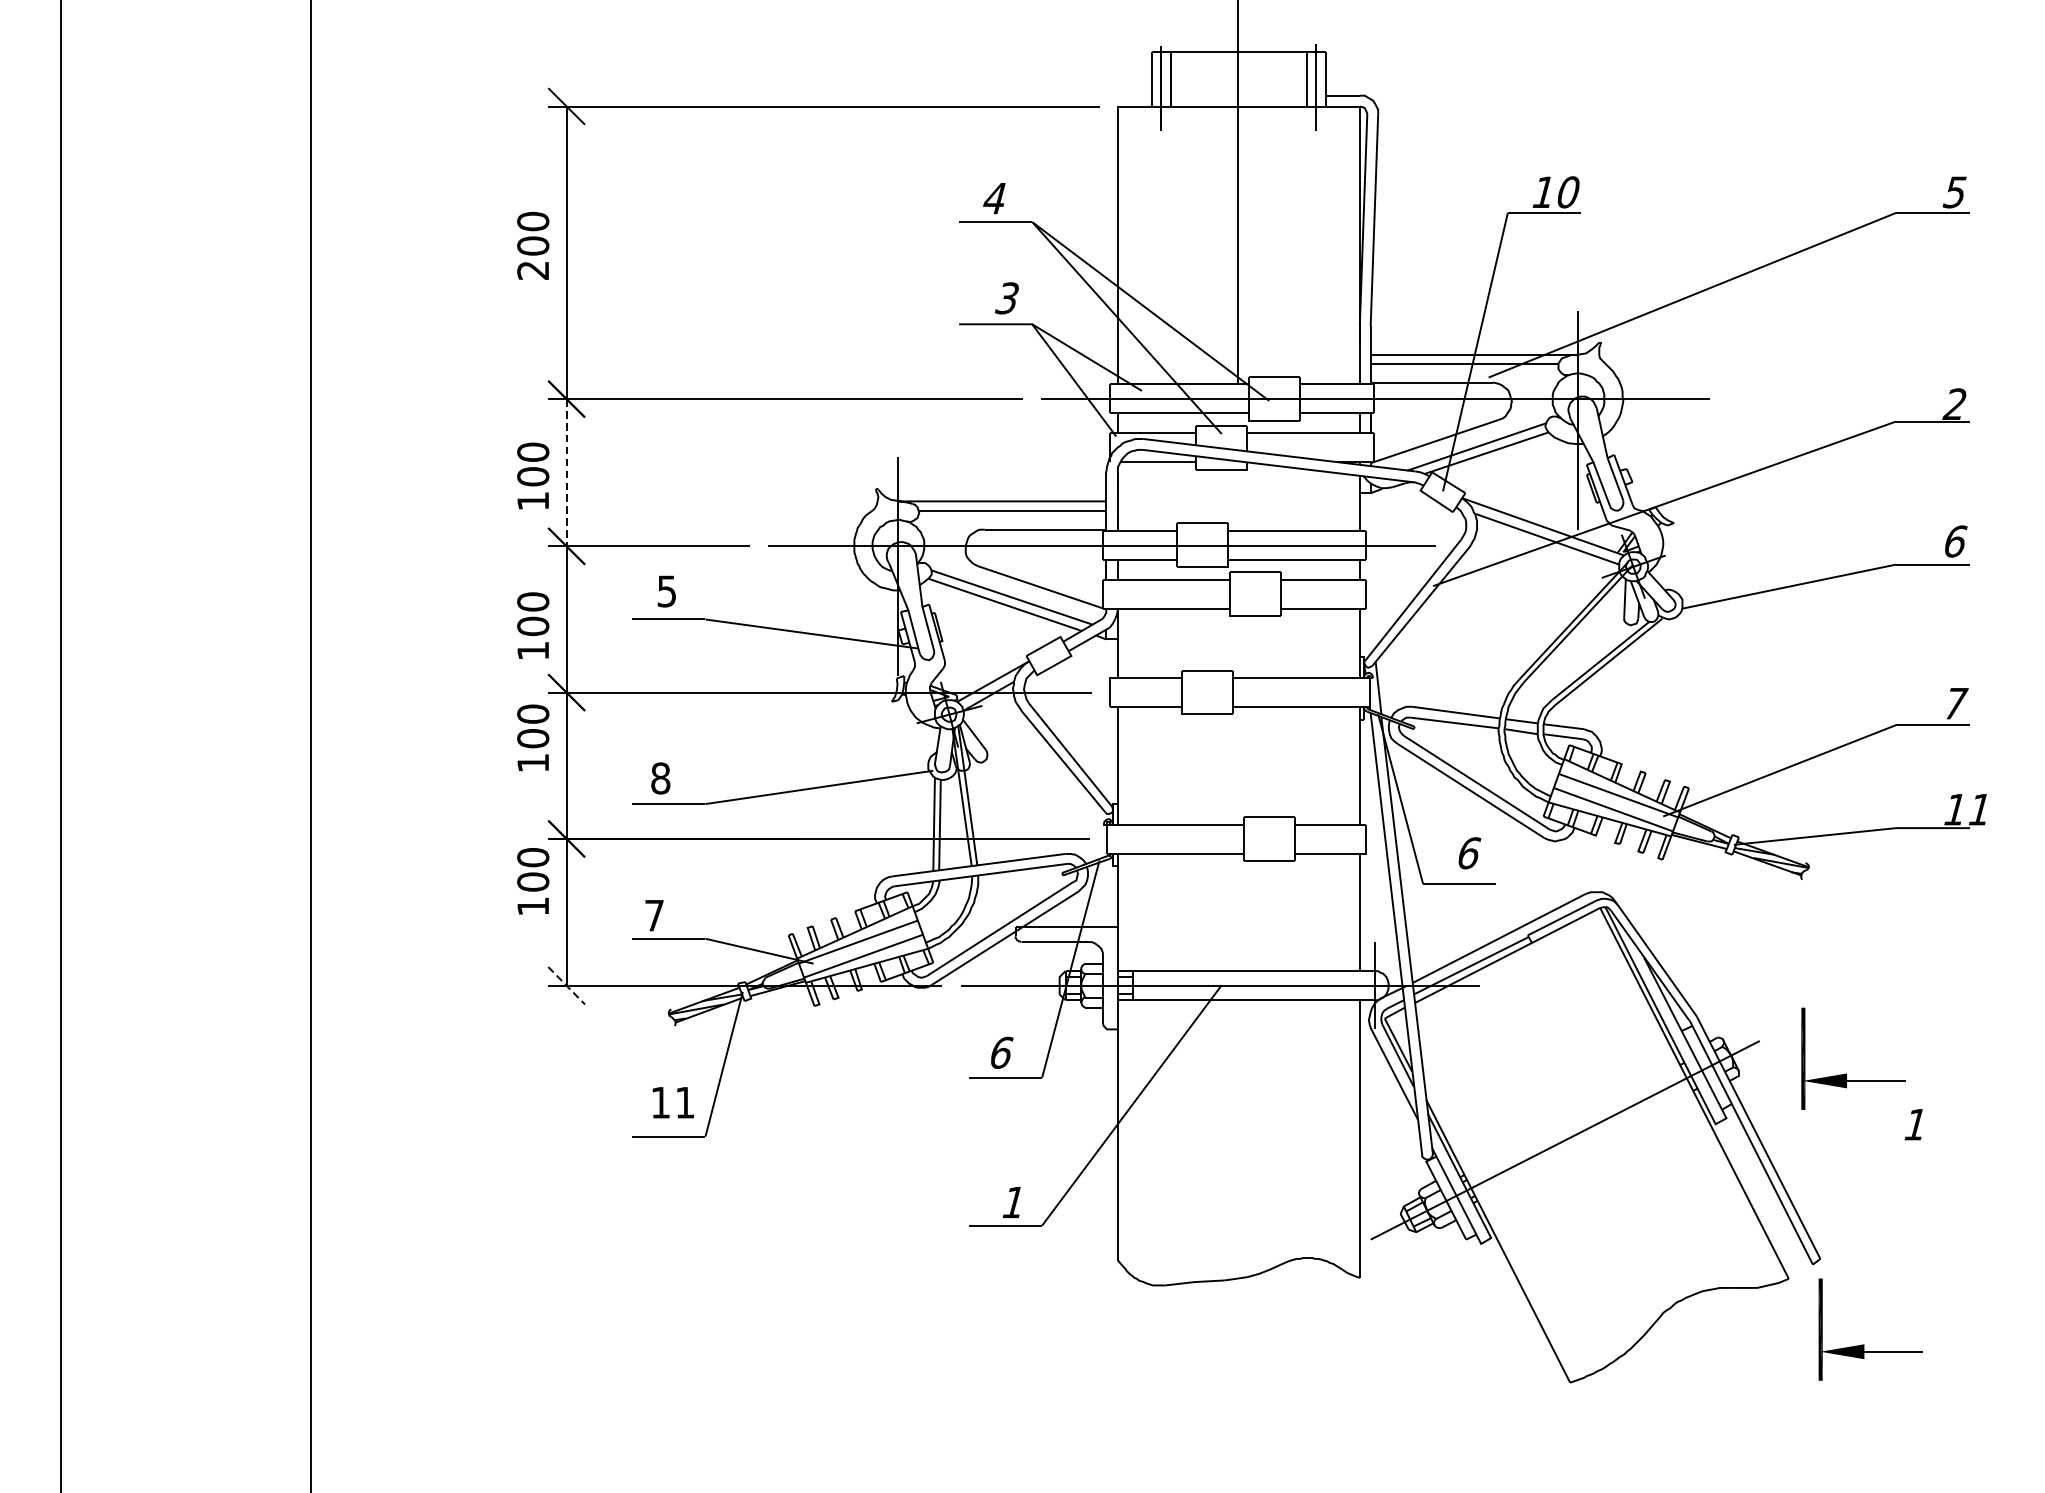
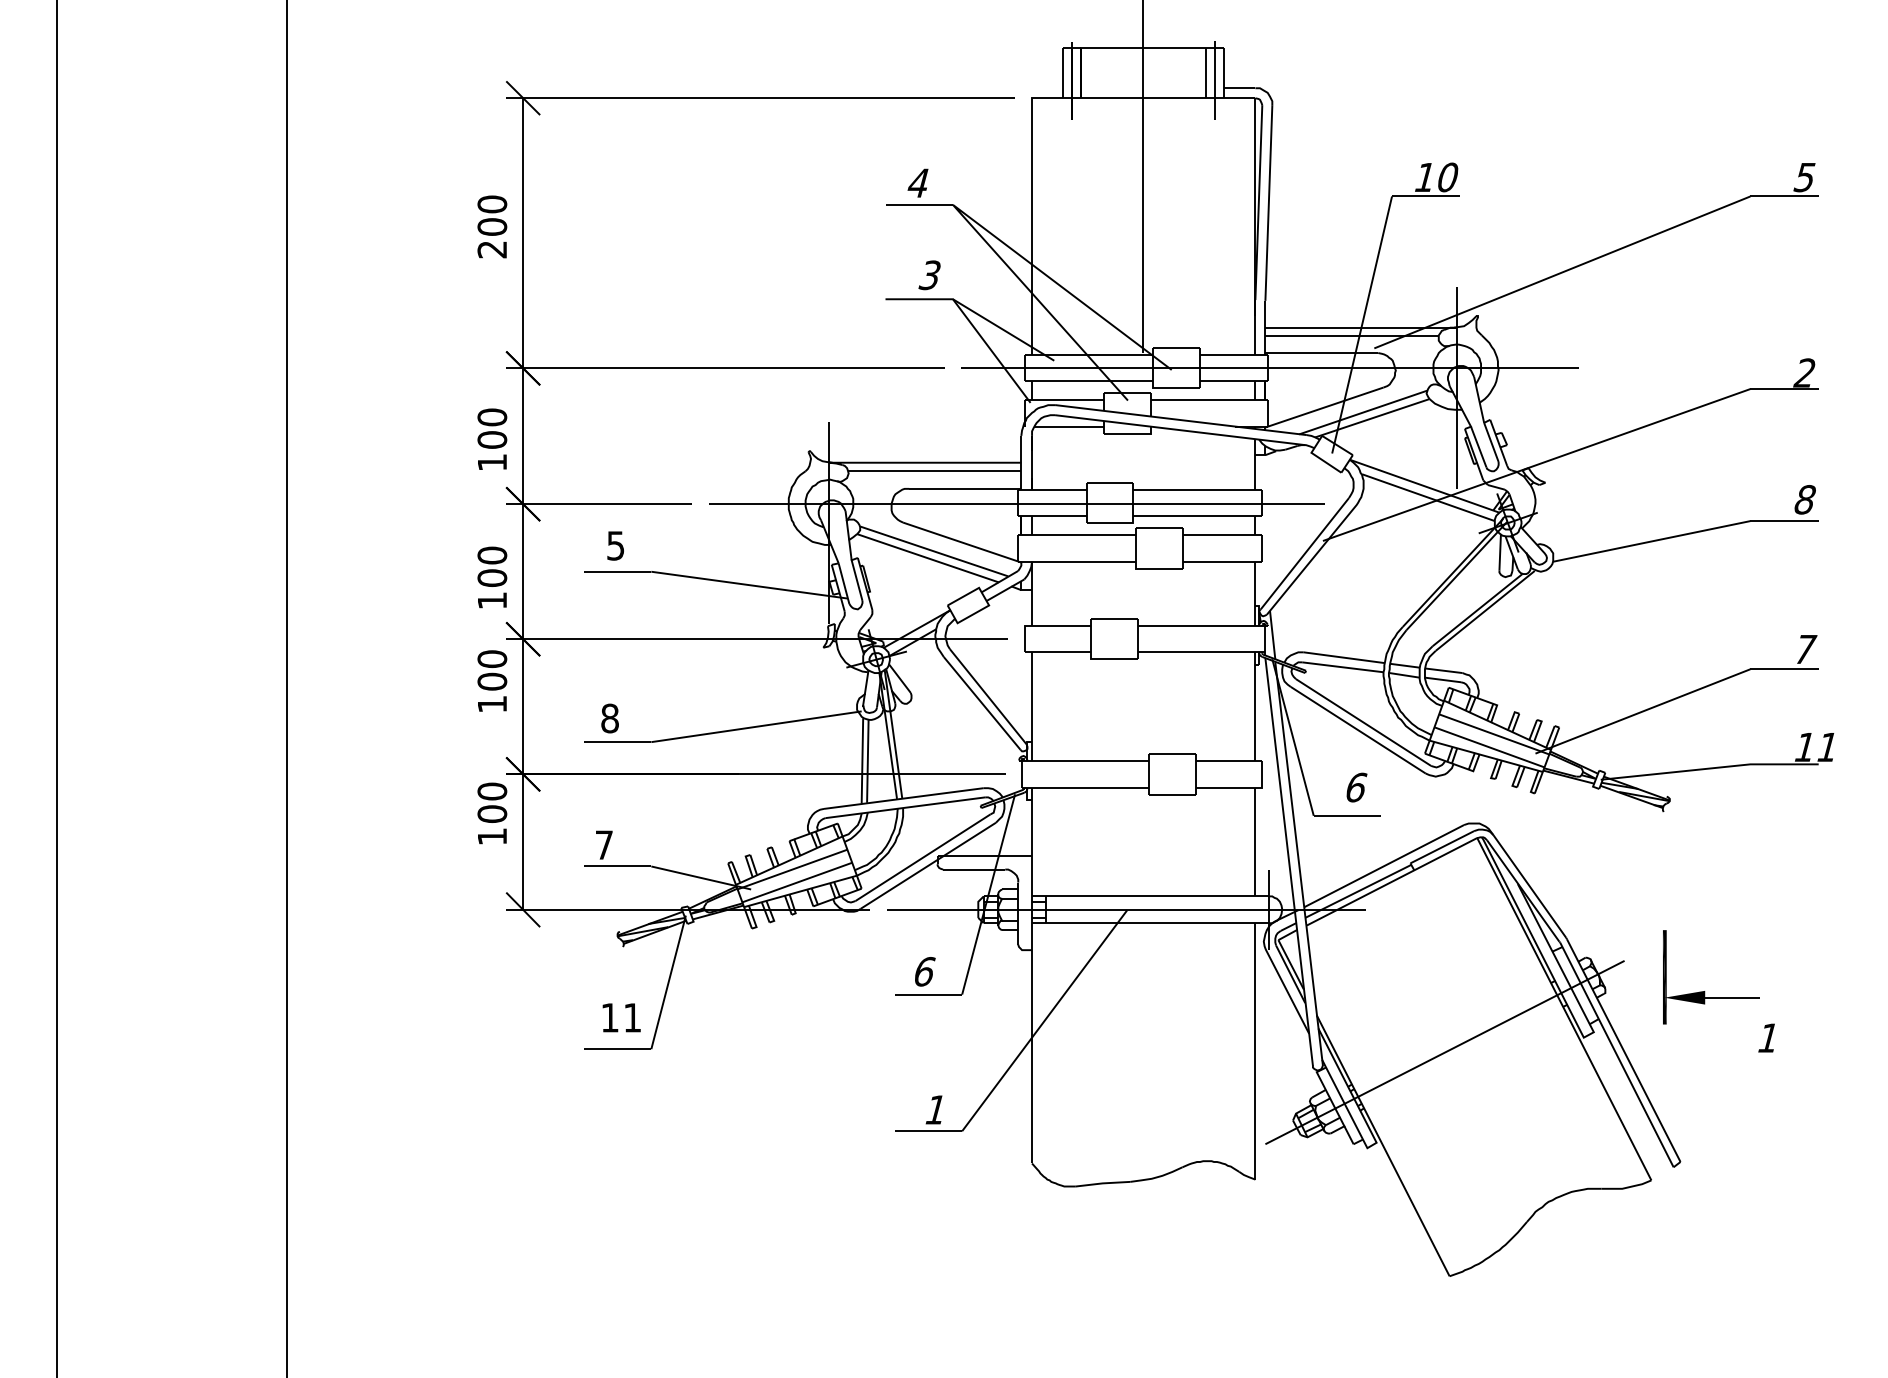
line: (566, 472) -> (523, 436), dashed -> solid
text: (1955, 541) -> (1805, 499), 6 -> 8
line: (566, 986) -> (523, 910), dashed -> solid
part: (1864, 1345) -> (1721, 1241), removed

